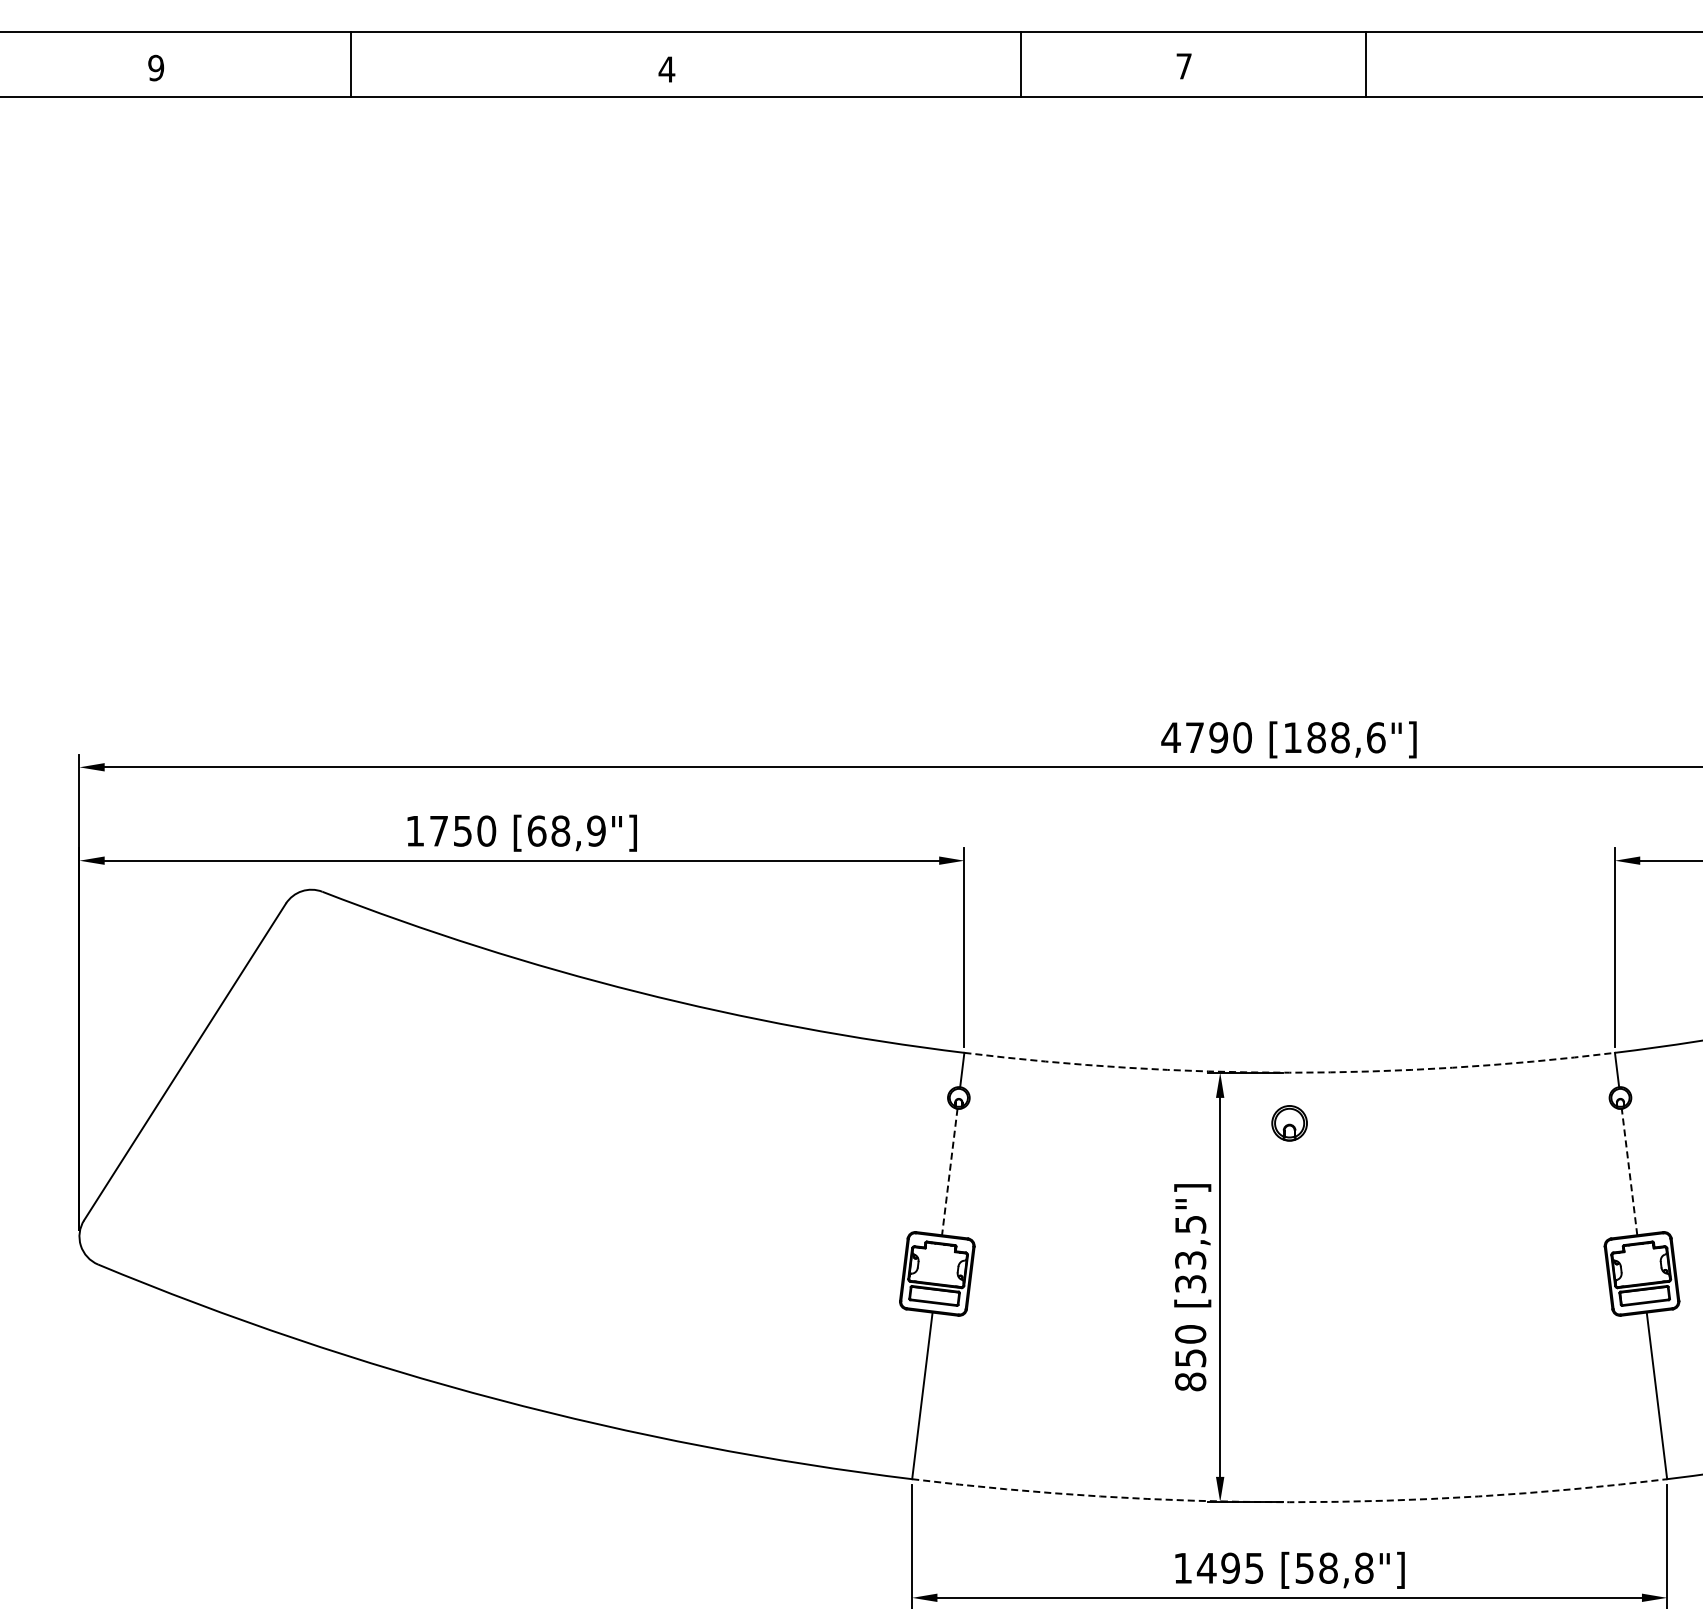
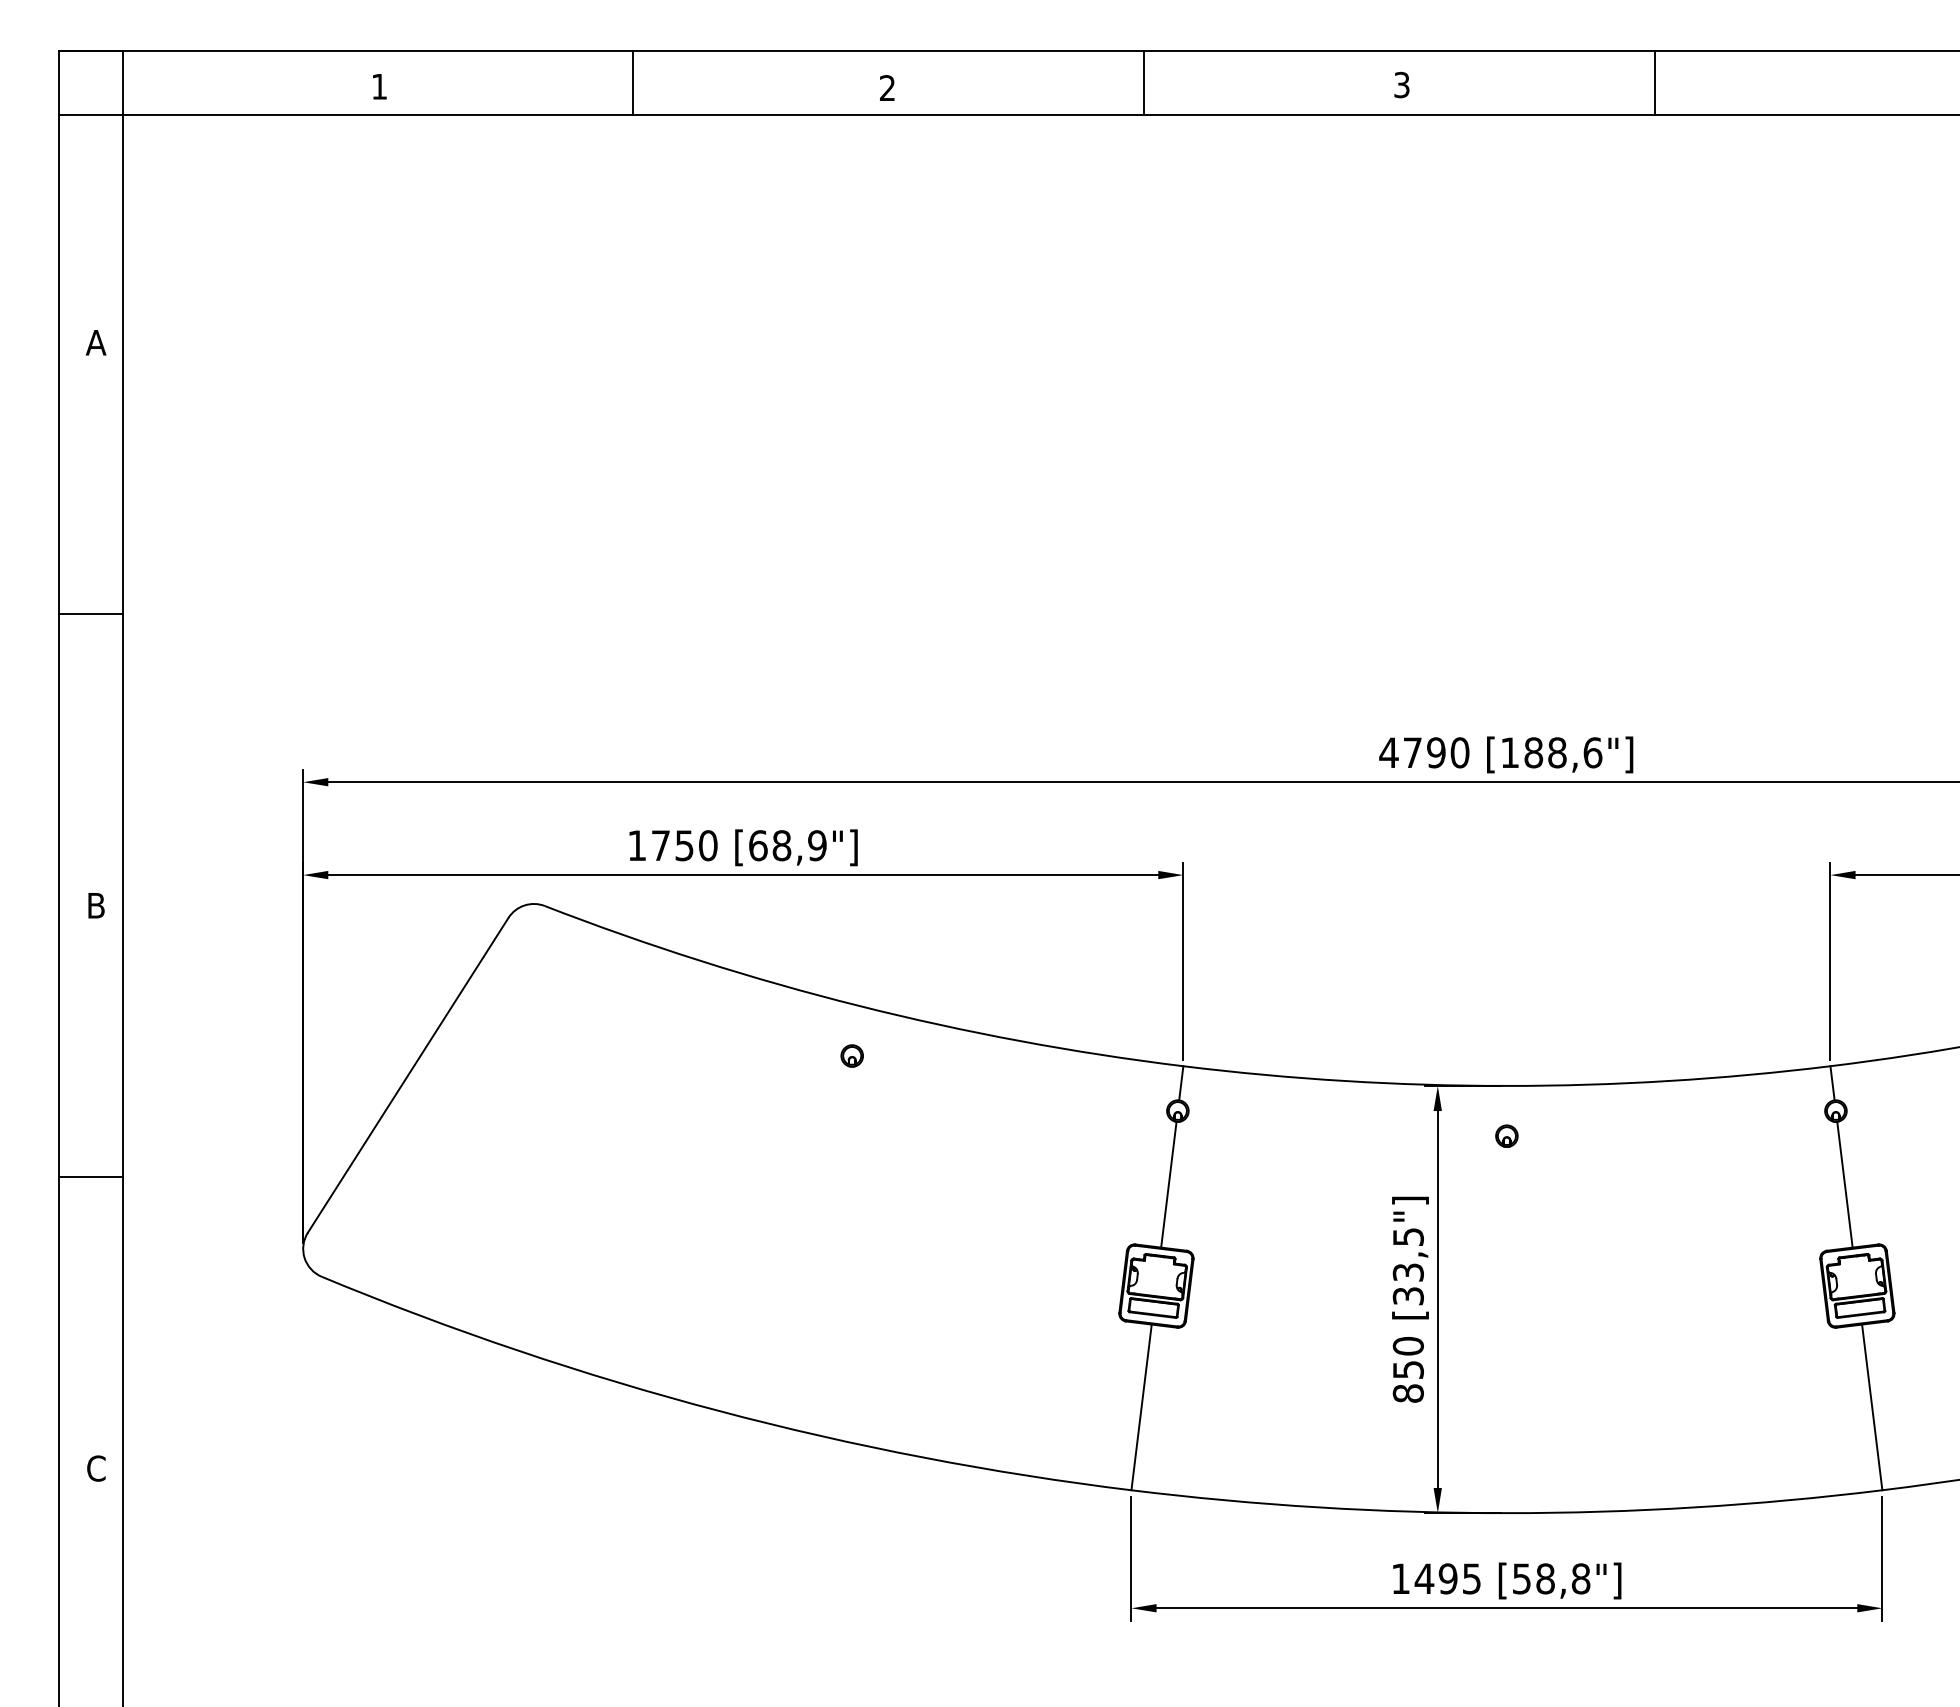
line: (351, 64) -> (633, 83), moved
line: (1020, 64) -> (1143, 83), moved
line: (1365, 64) -> (1654, 83), moved
text: (1183, 65) -> (1401, 84), 7 -> 3
text: (156, 67) -> (379, 86), 9 -> 1
text: (666, 68) -> (887, 87), 4 -> 2
part: (630, 1042) -> (851, 1055), added
arc: (1289, 1072) -> (1506, 1085), dashed -> solid
part: (1289, 1122) -> (1506, 1135), size x0.62
line: (1629, 1171) -> (1844, 1184), dashed -> solid
line: (949, 1172) -> (1168, 1185), dashed -> solid
arc: (1289, 1502) -> (1506, 1513), dashed -> solid

